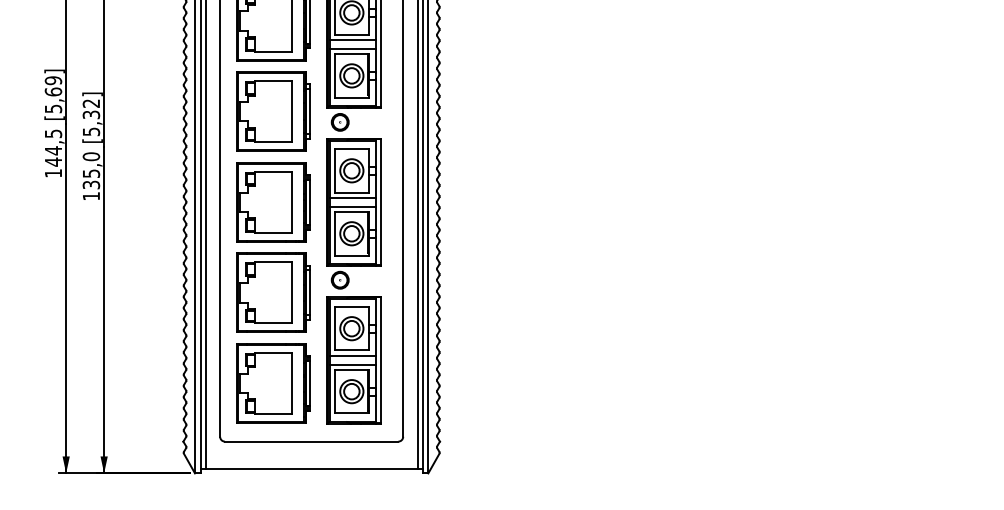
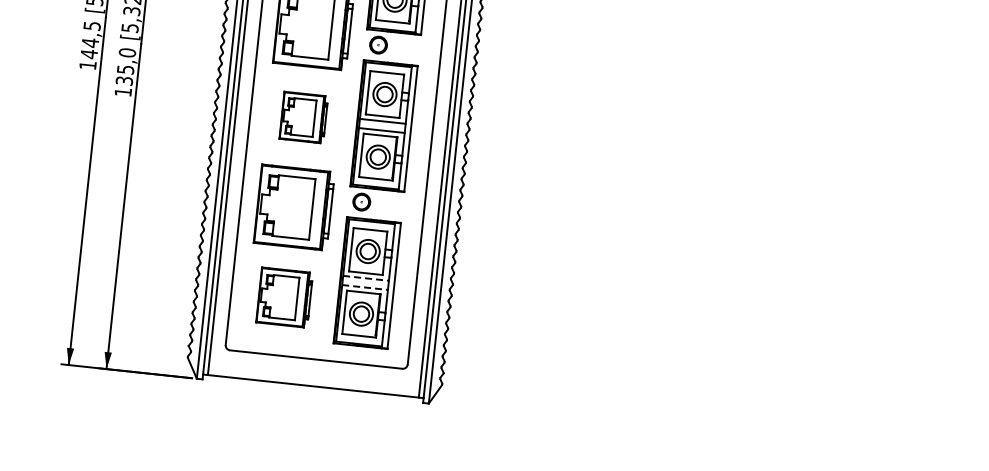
part: (273, 202) -> (303, 117), size x0.6
line: (353, 355) -> (366, 278), solid -> dashed
line: (353, 364) -> (366, 287), solid -> dashed
part: (273, 383) -> (284, 297), size x0.7

